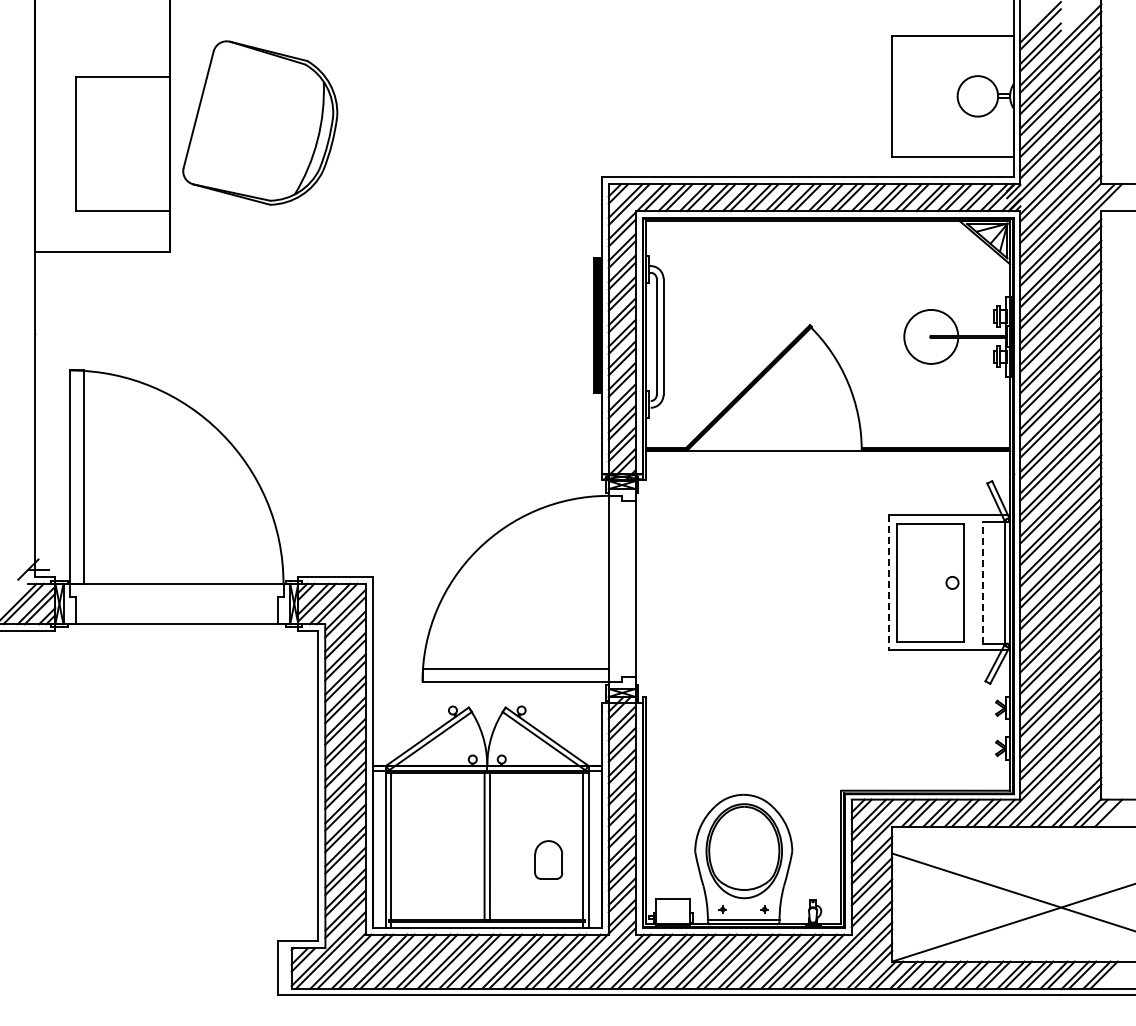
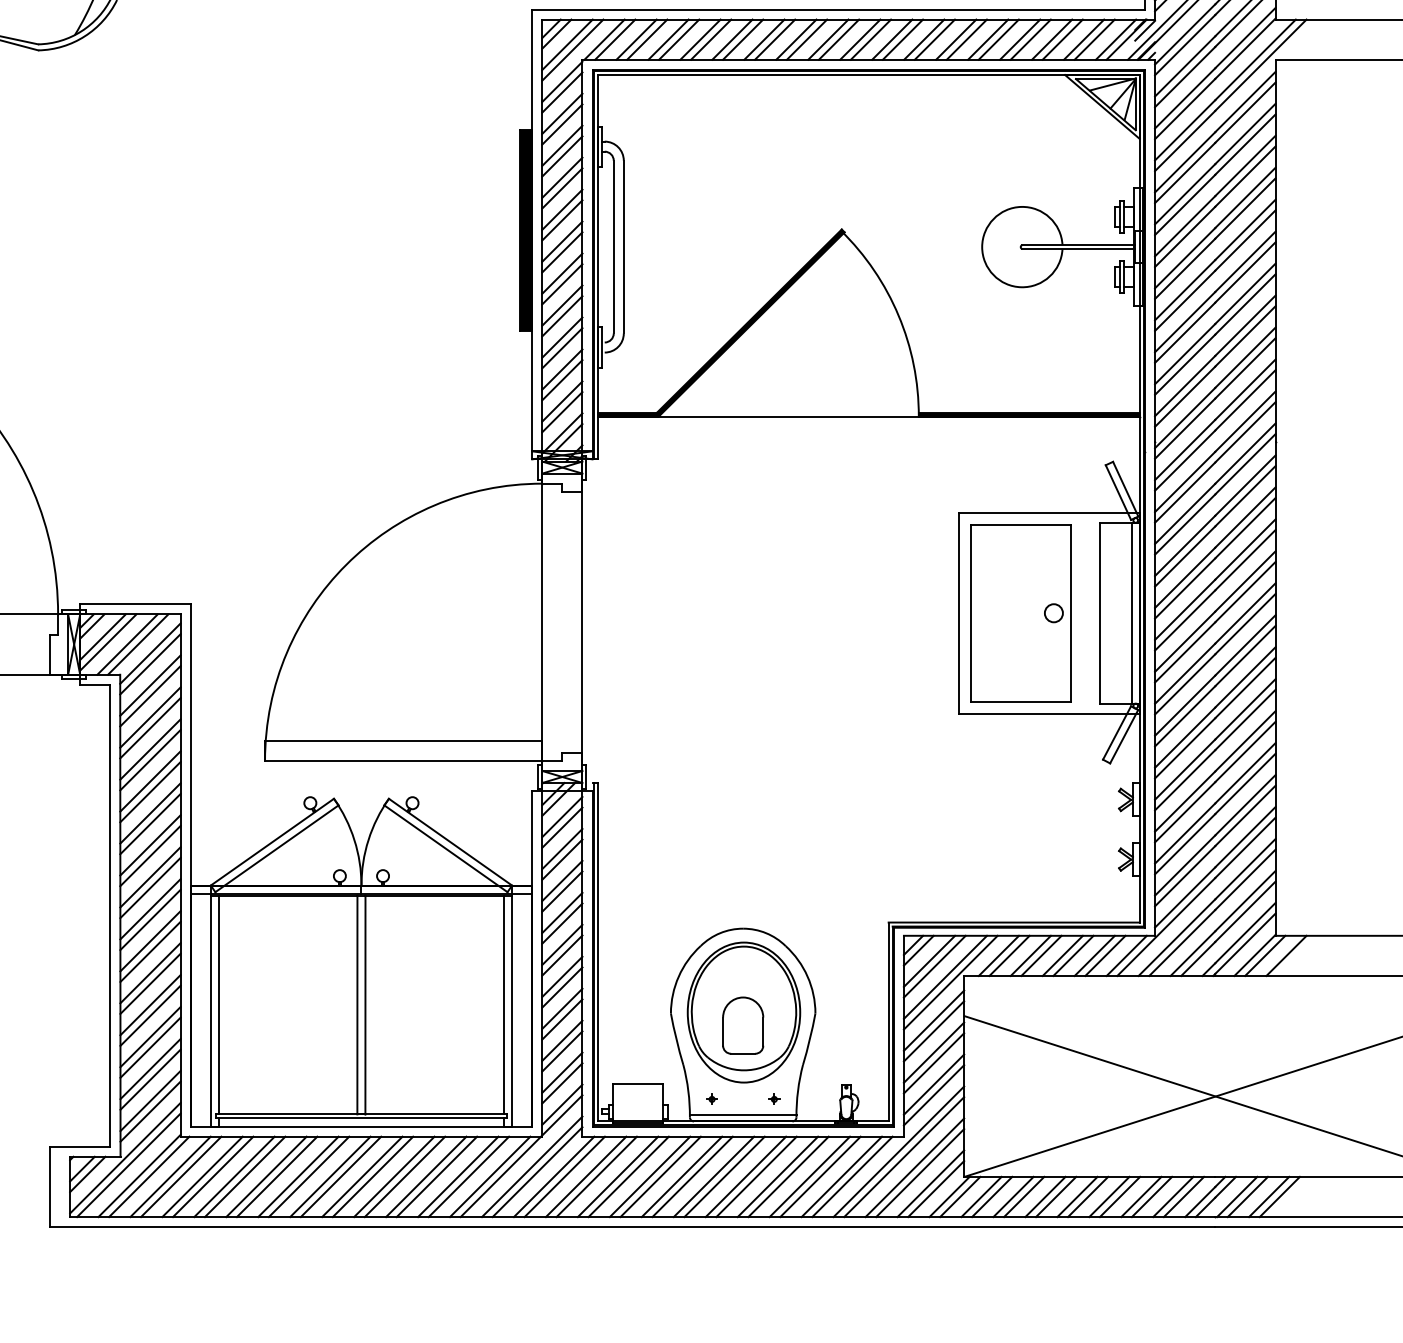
line: (983, 582) -> (1100, 612), dashed -> solid
line: (888, 583) -> (958, 614), dashed -> solid
part: (548, 859) -> (742, 1024), moved

